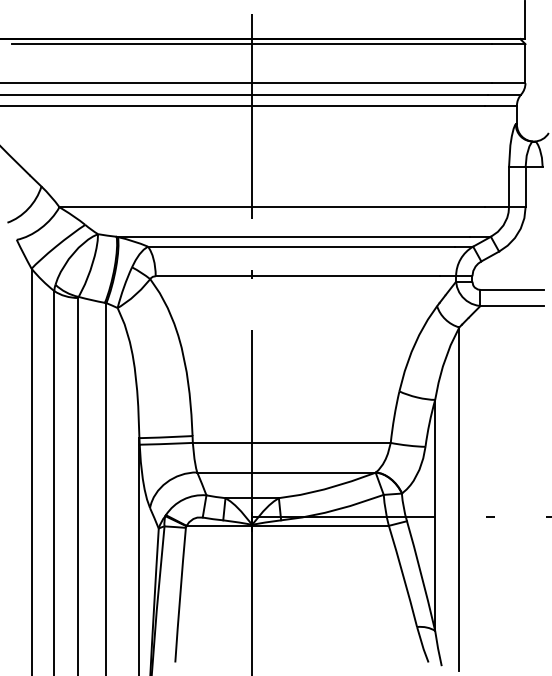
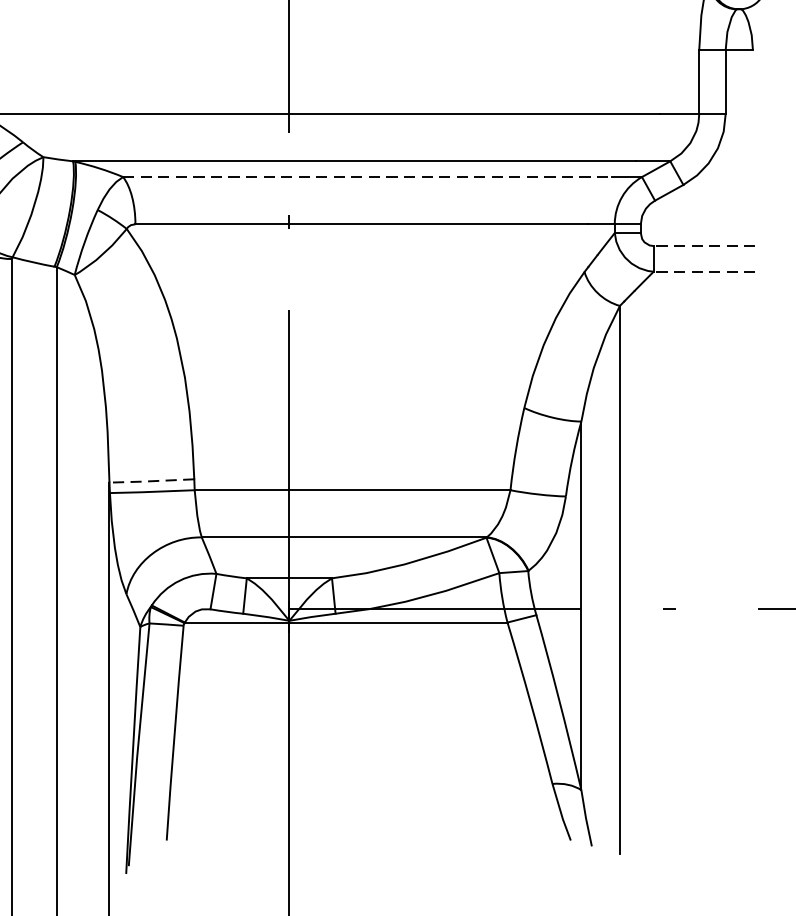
line: (301, 246) -> (368, 176), solid -> dashed
line: (512, 289) -> (704, 245), solid -> dashed
line: (512, 306) -> (704, 272), solid -> dashed
line: (165, 437) -> (151, 481), solid -> dashed

